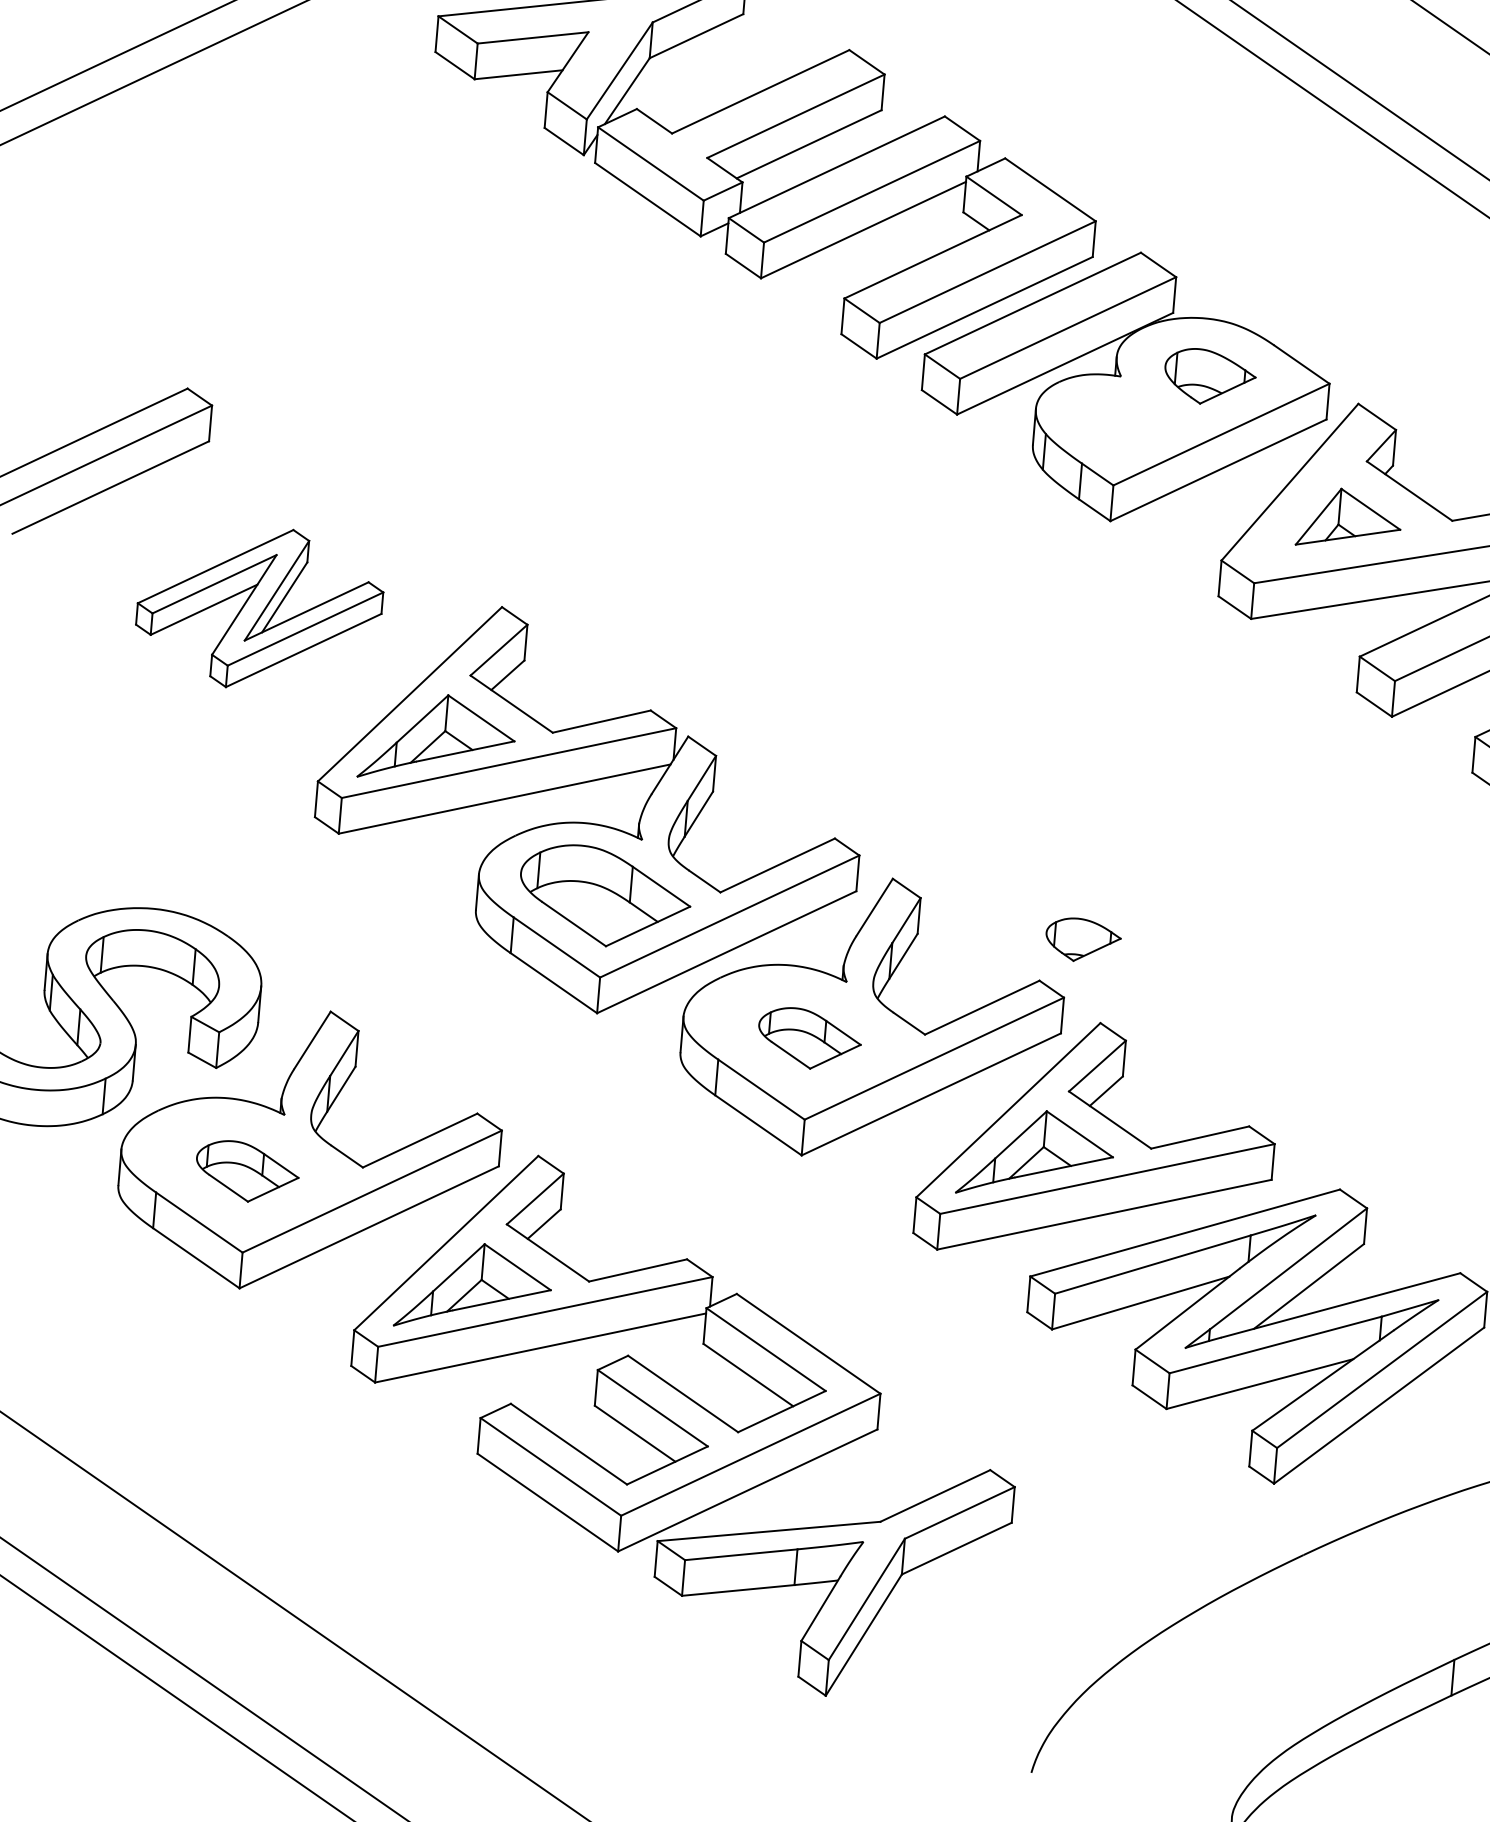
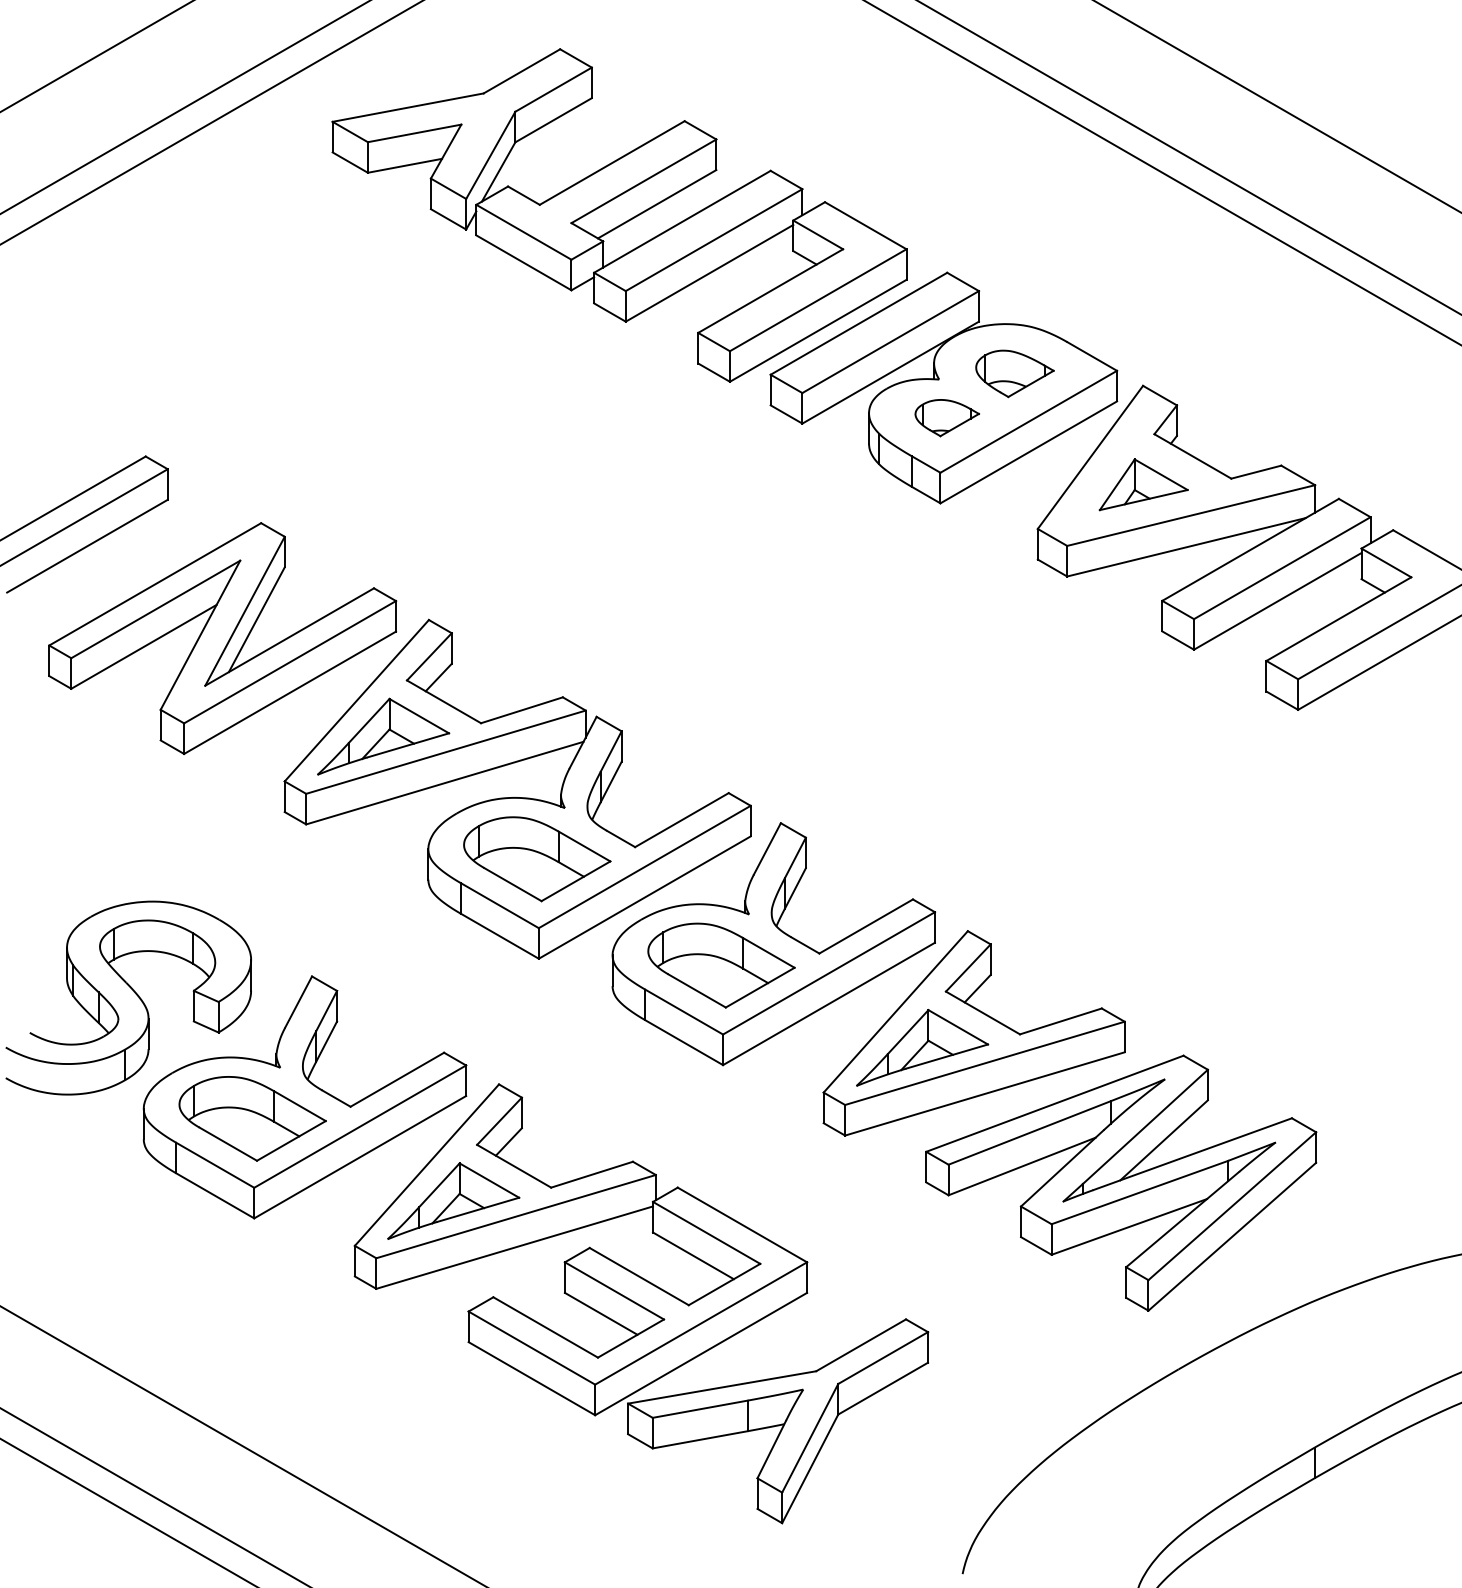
part: (259, 608) -> (222, 638), size x1.67
part: (1082, 940) -> (946, 418), moved
part: (809, 1039) -> (721, 965), size x1.67
part: (247, 1171) -> (252, 1118), size x1.67

